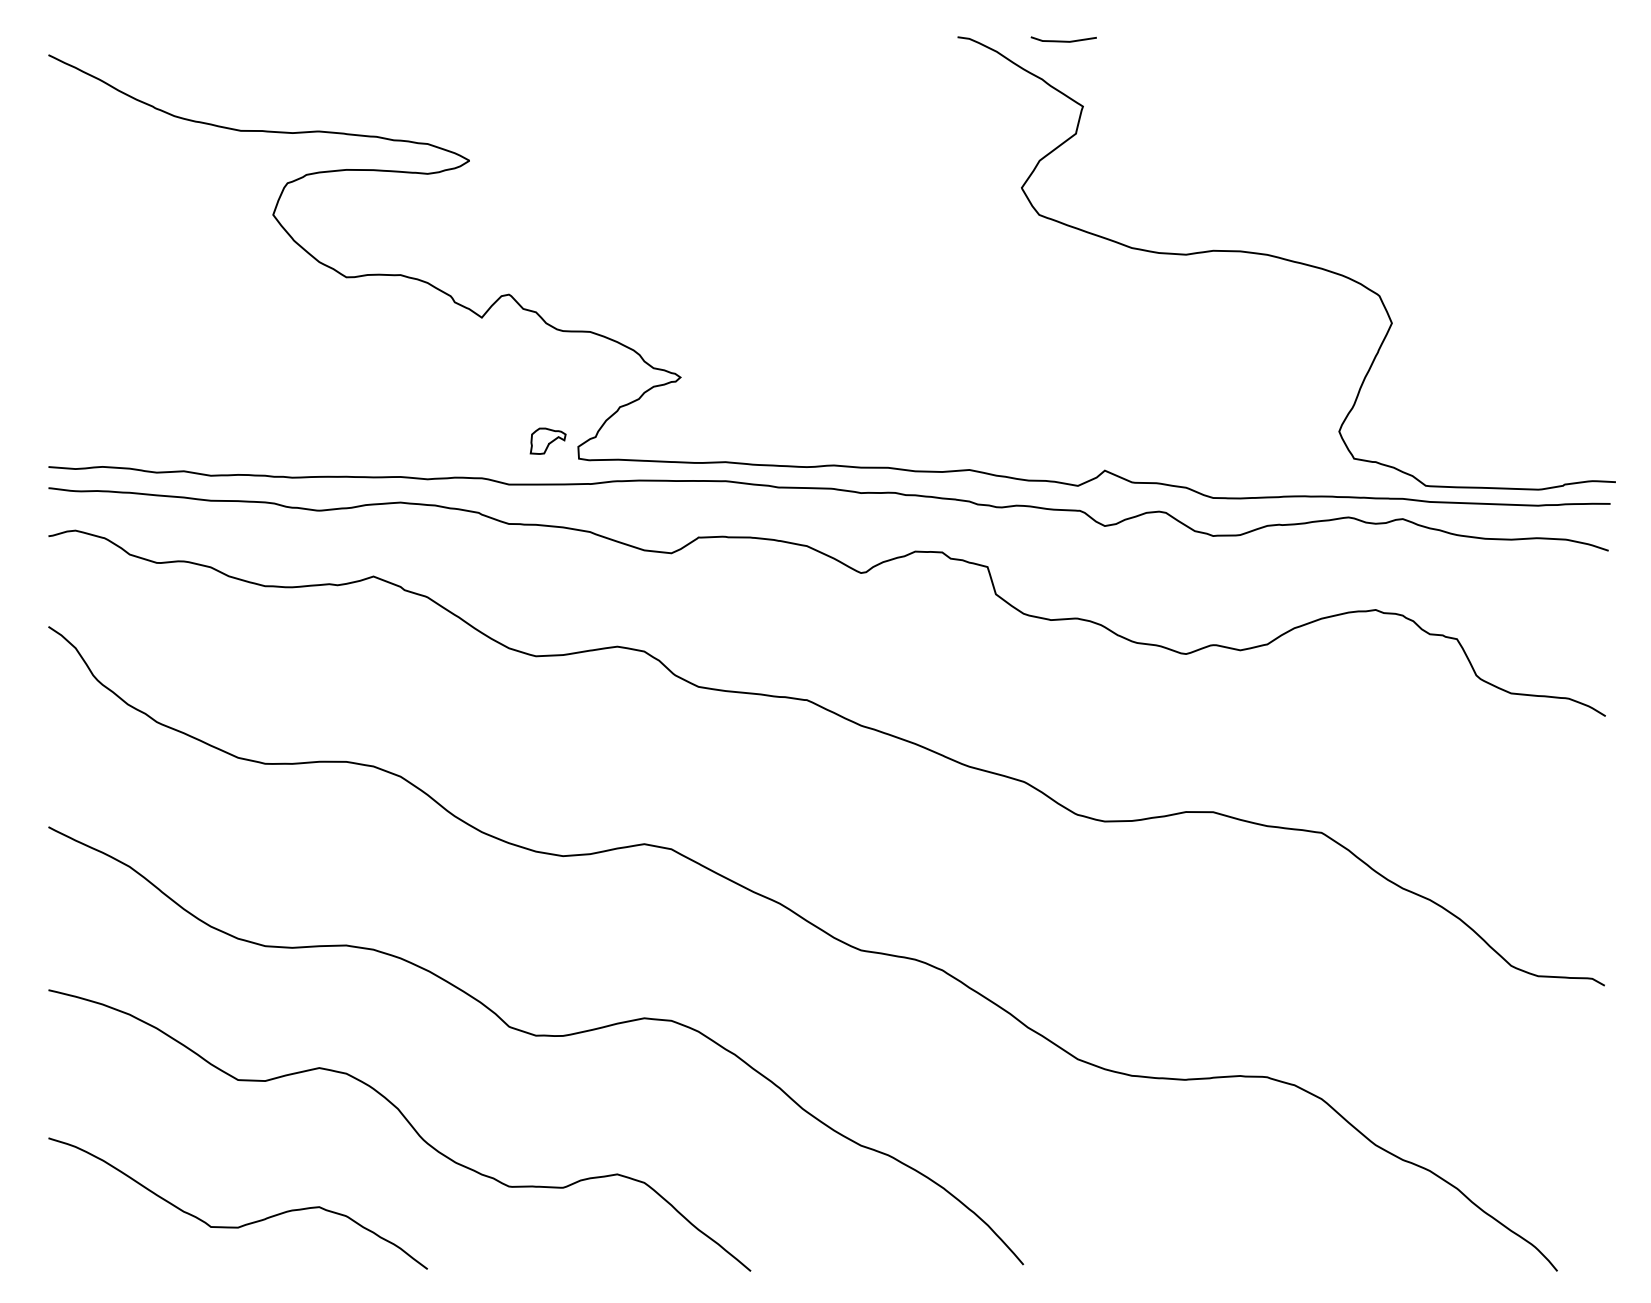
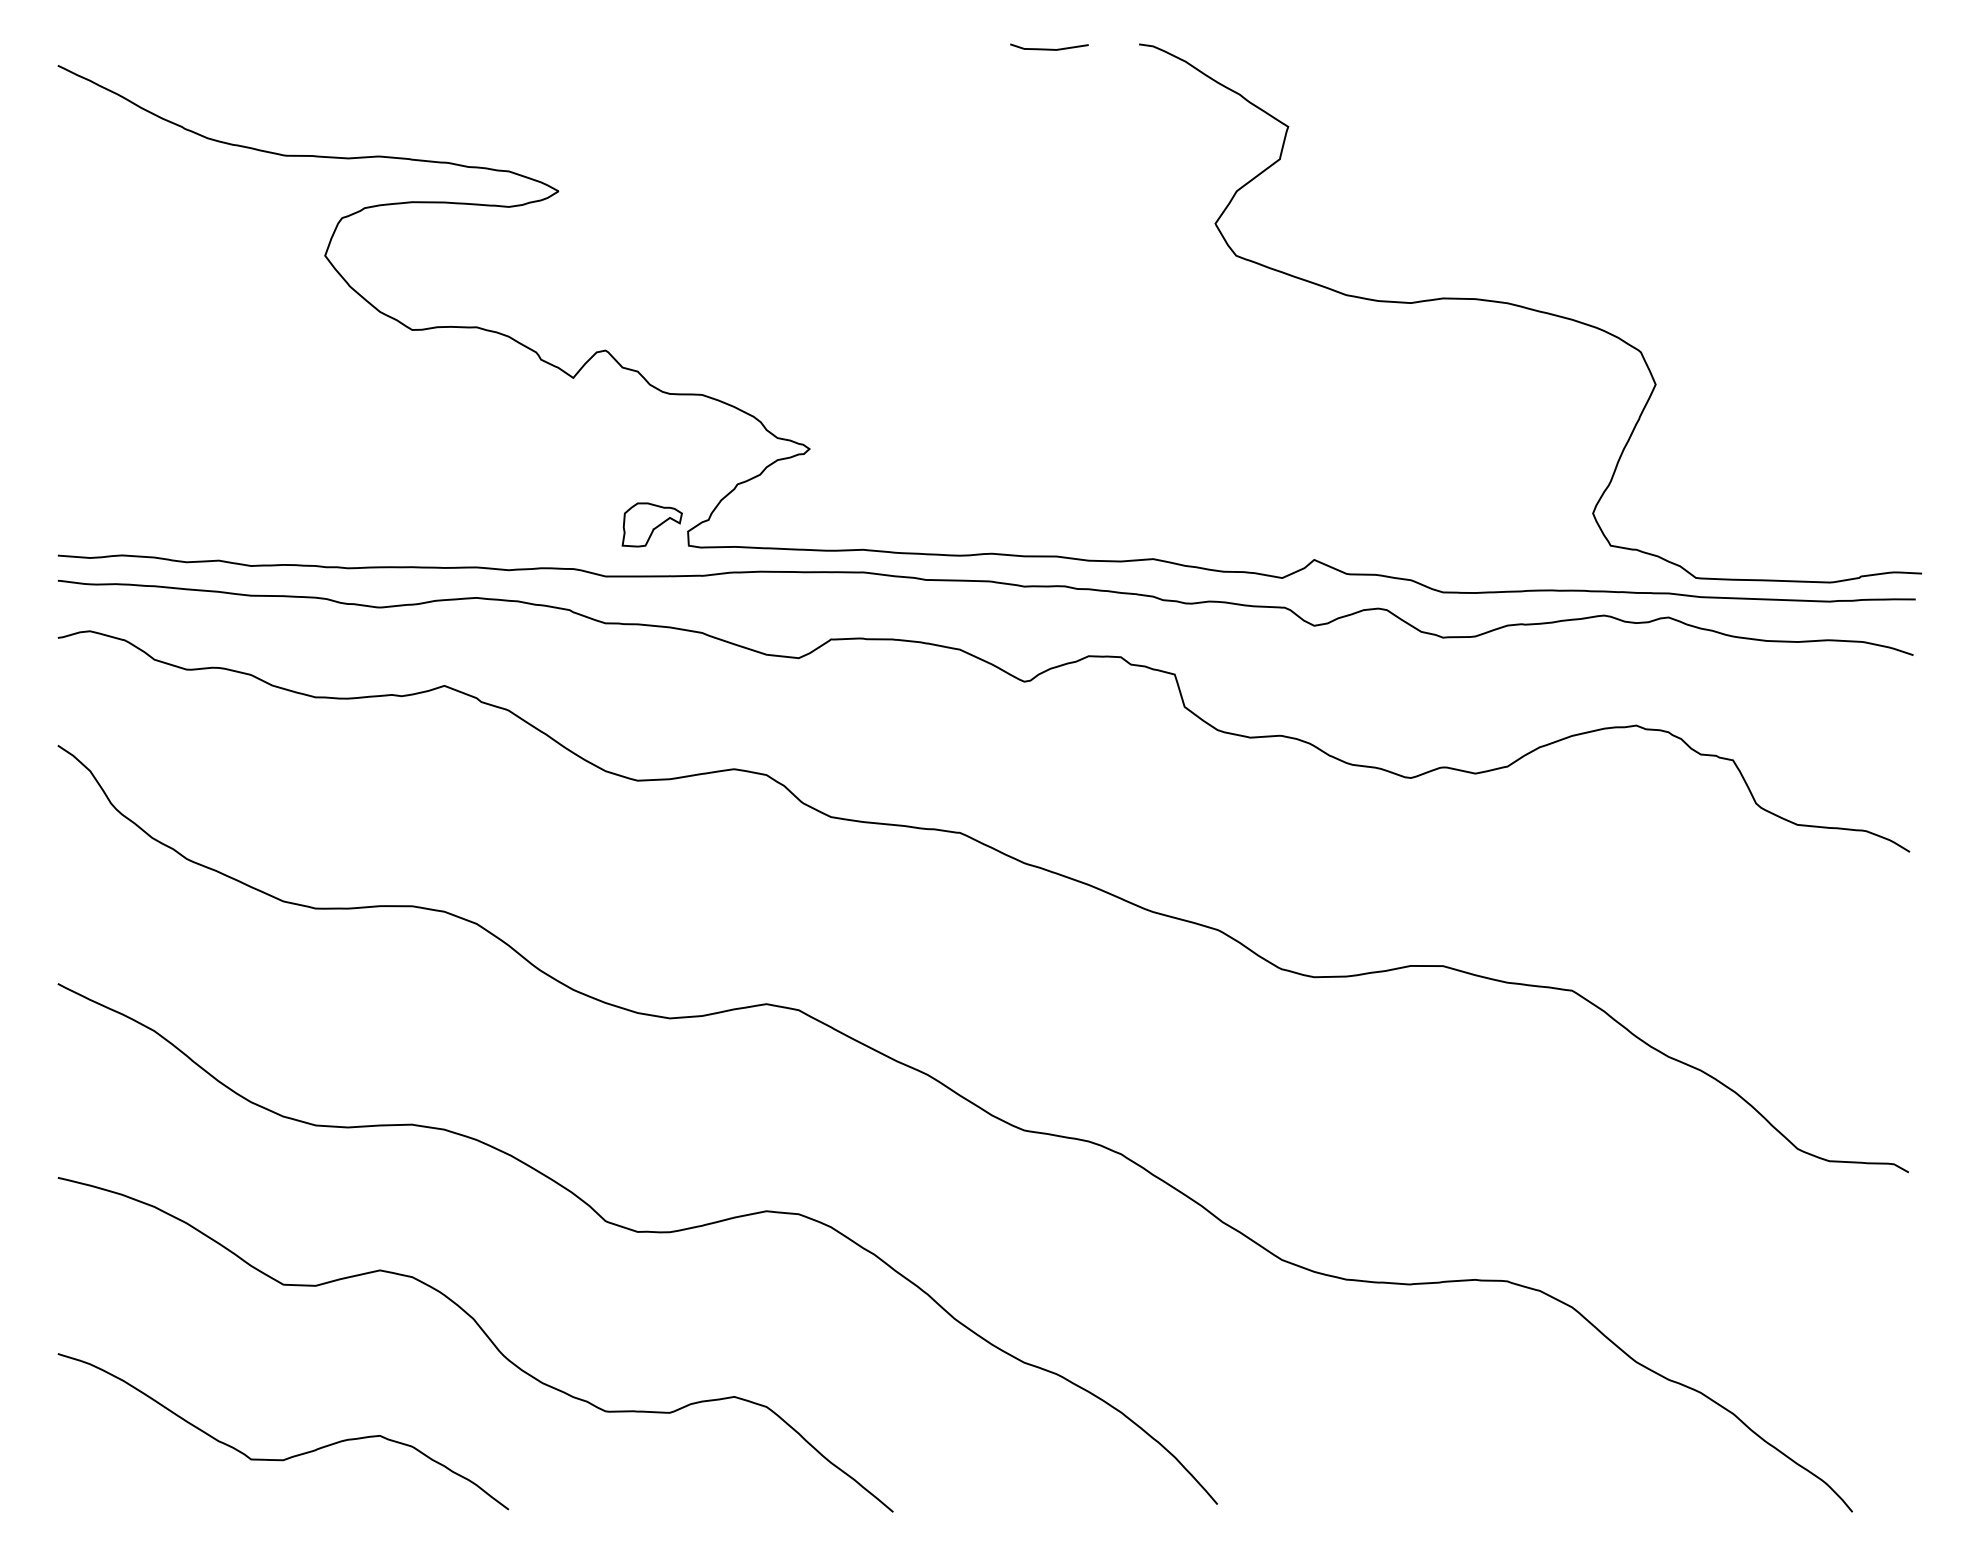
curve: (1063, 40) -> (1049, 48), moved
part: (547, 440) -> (651, 524), size x1.43

